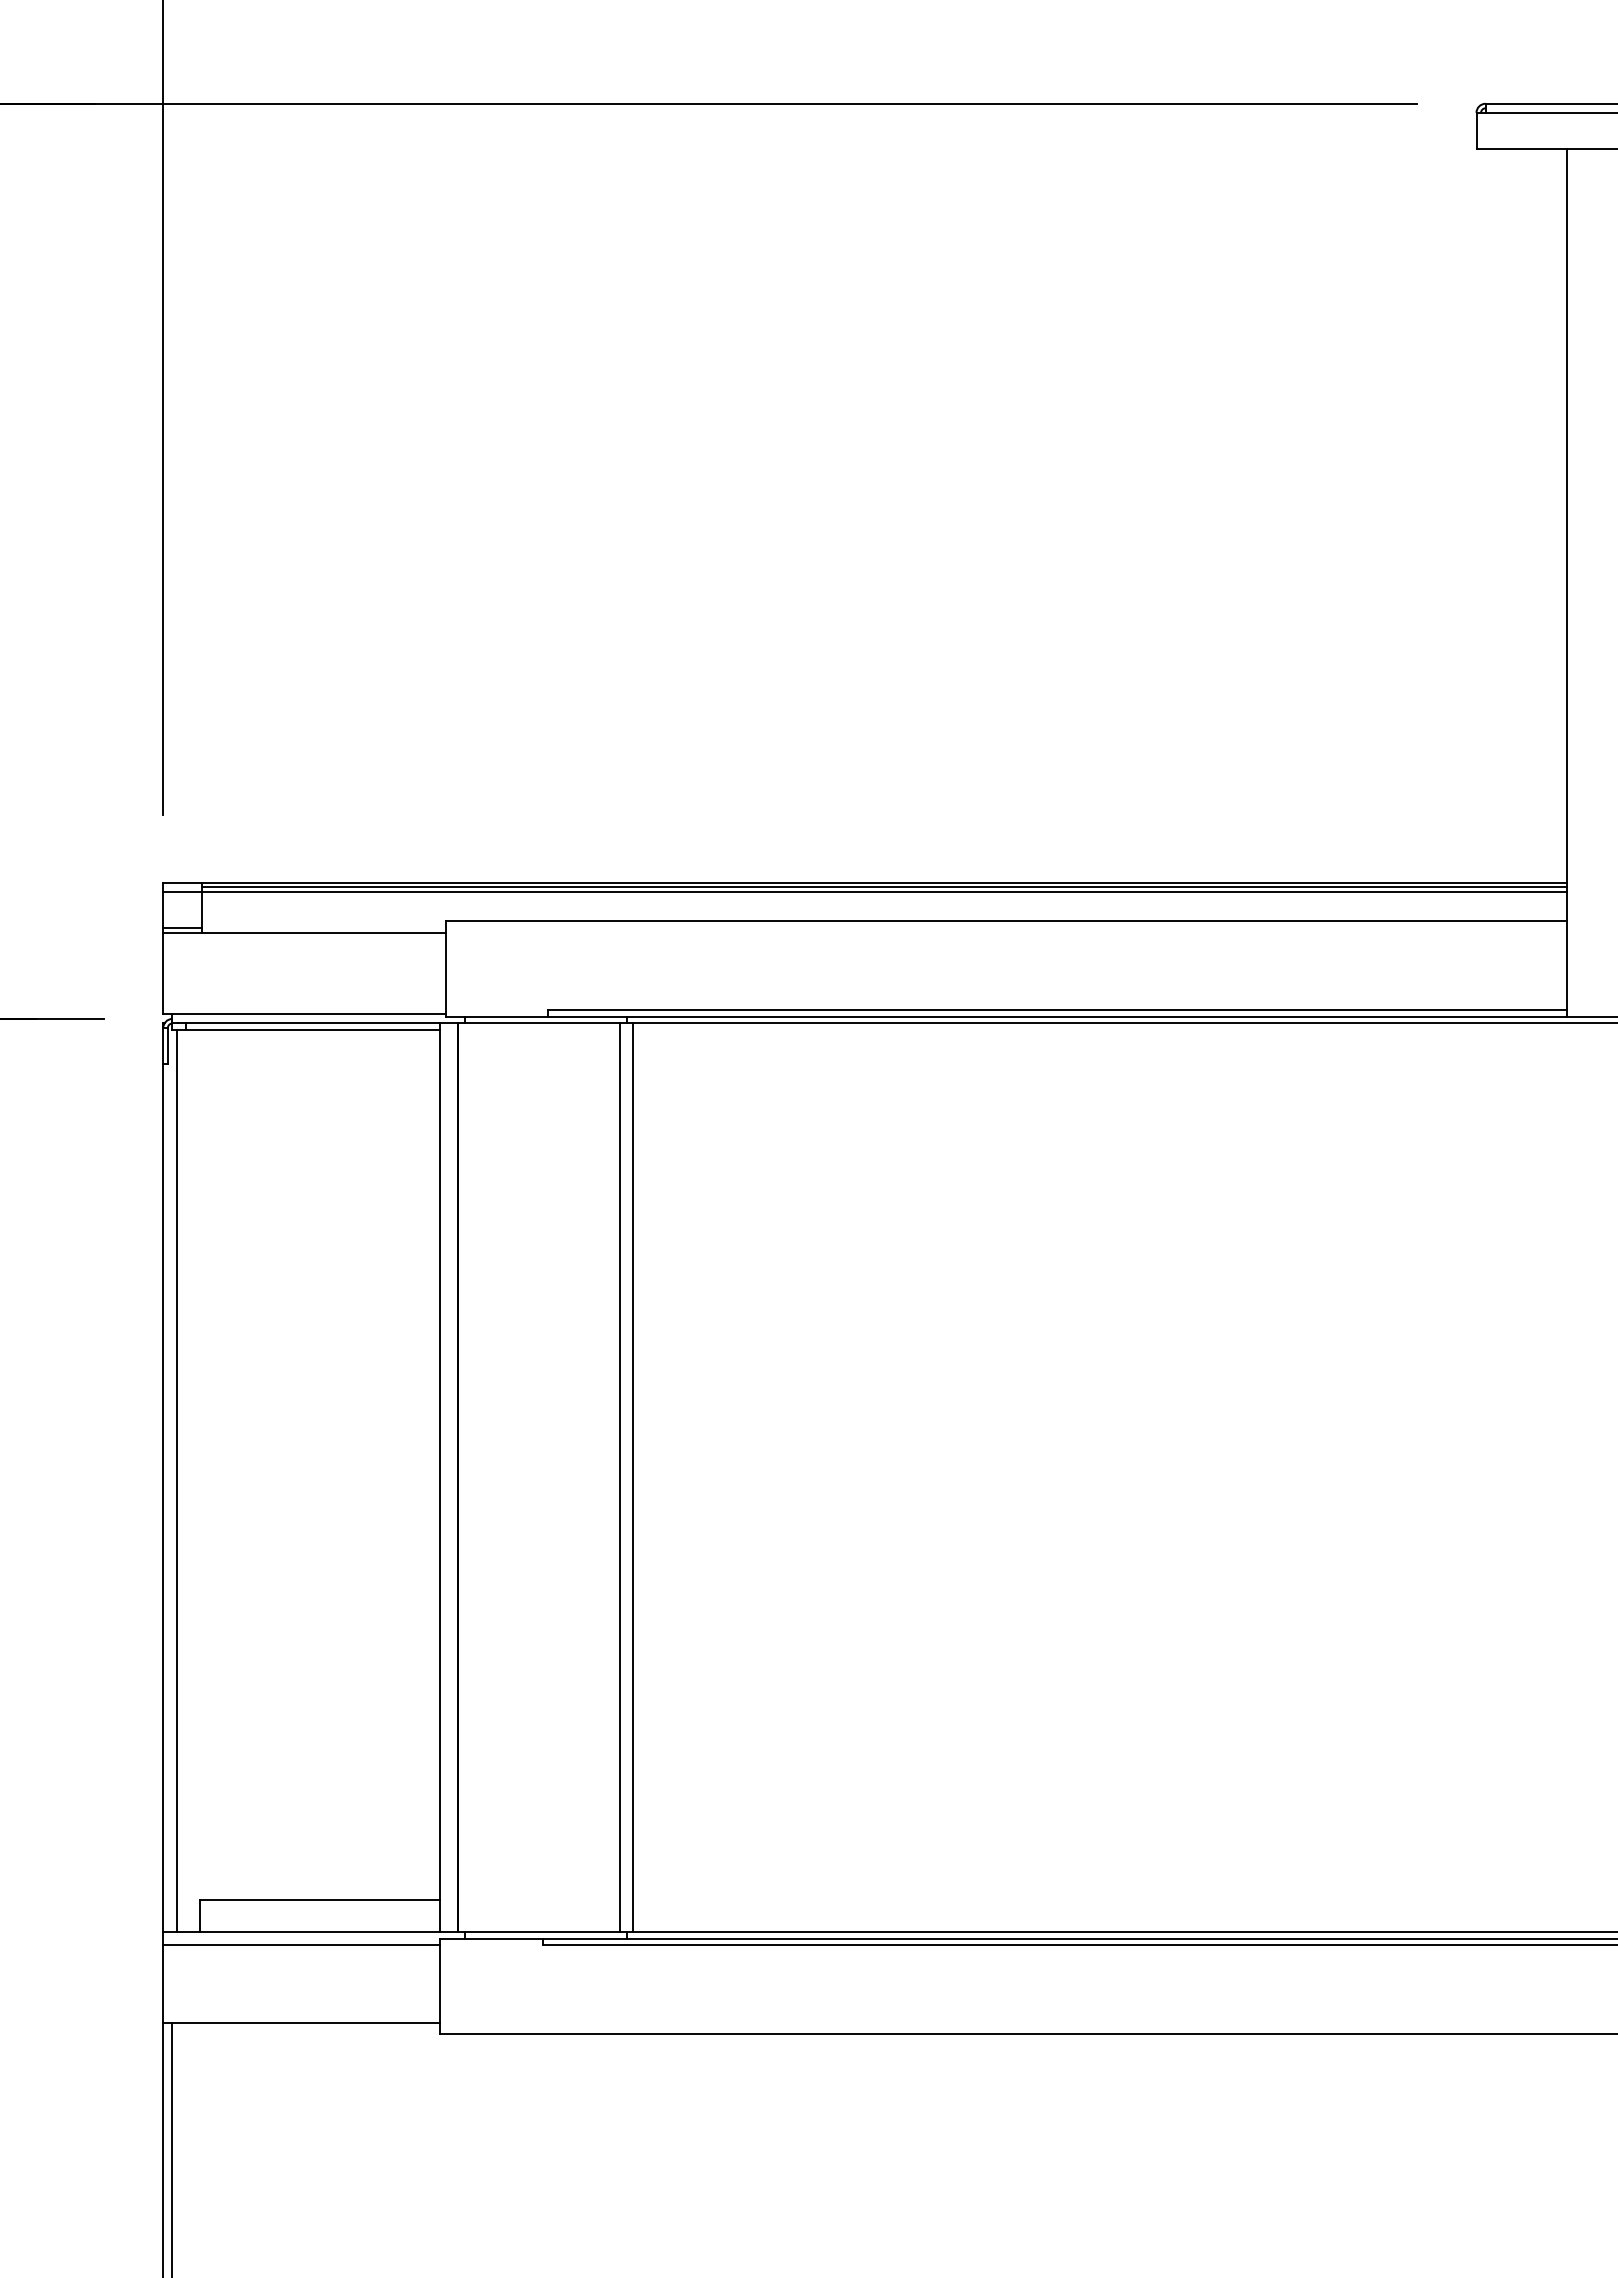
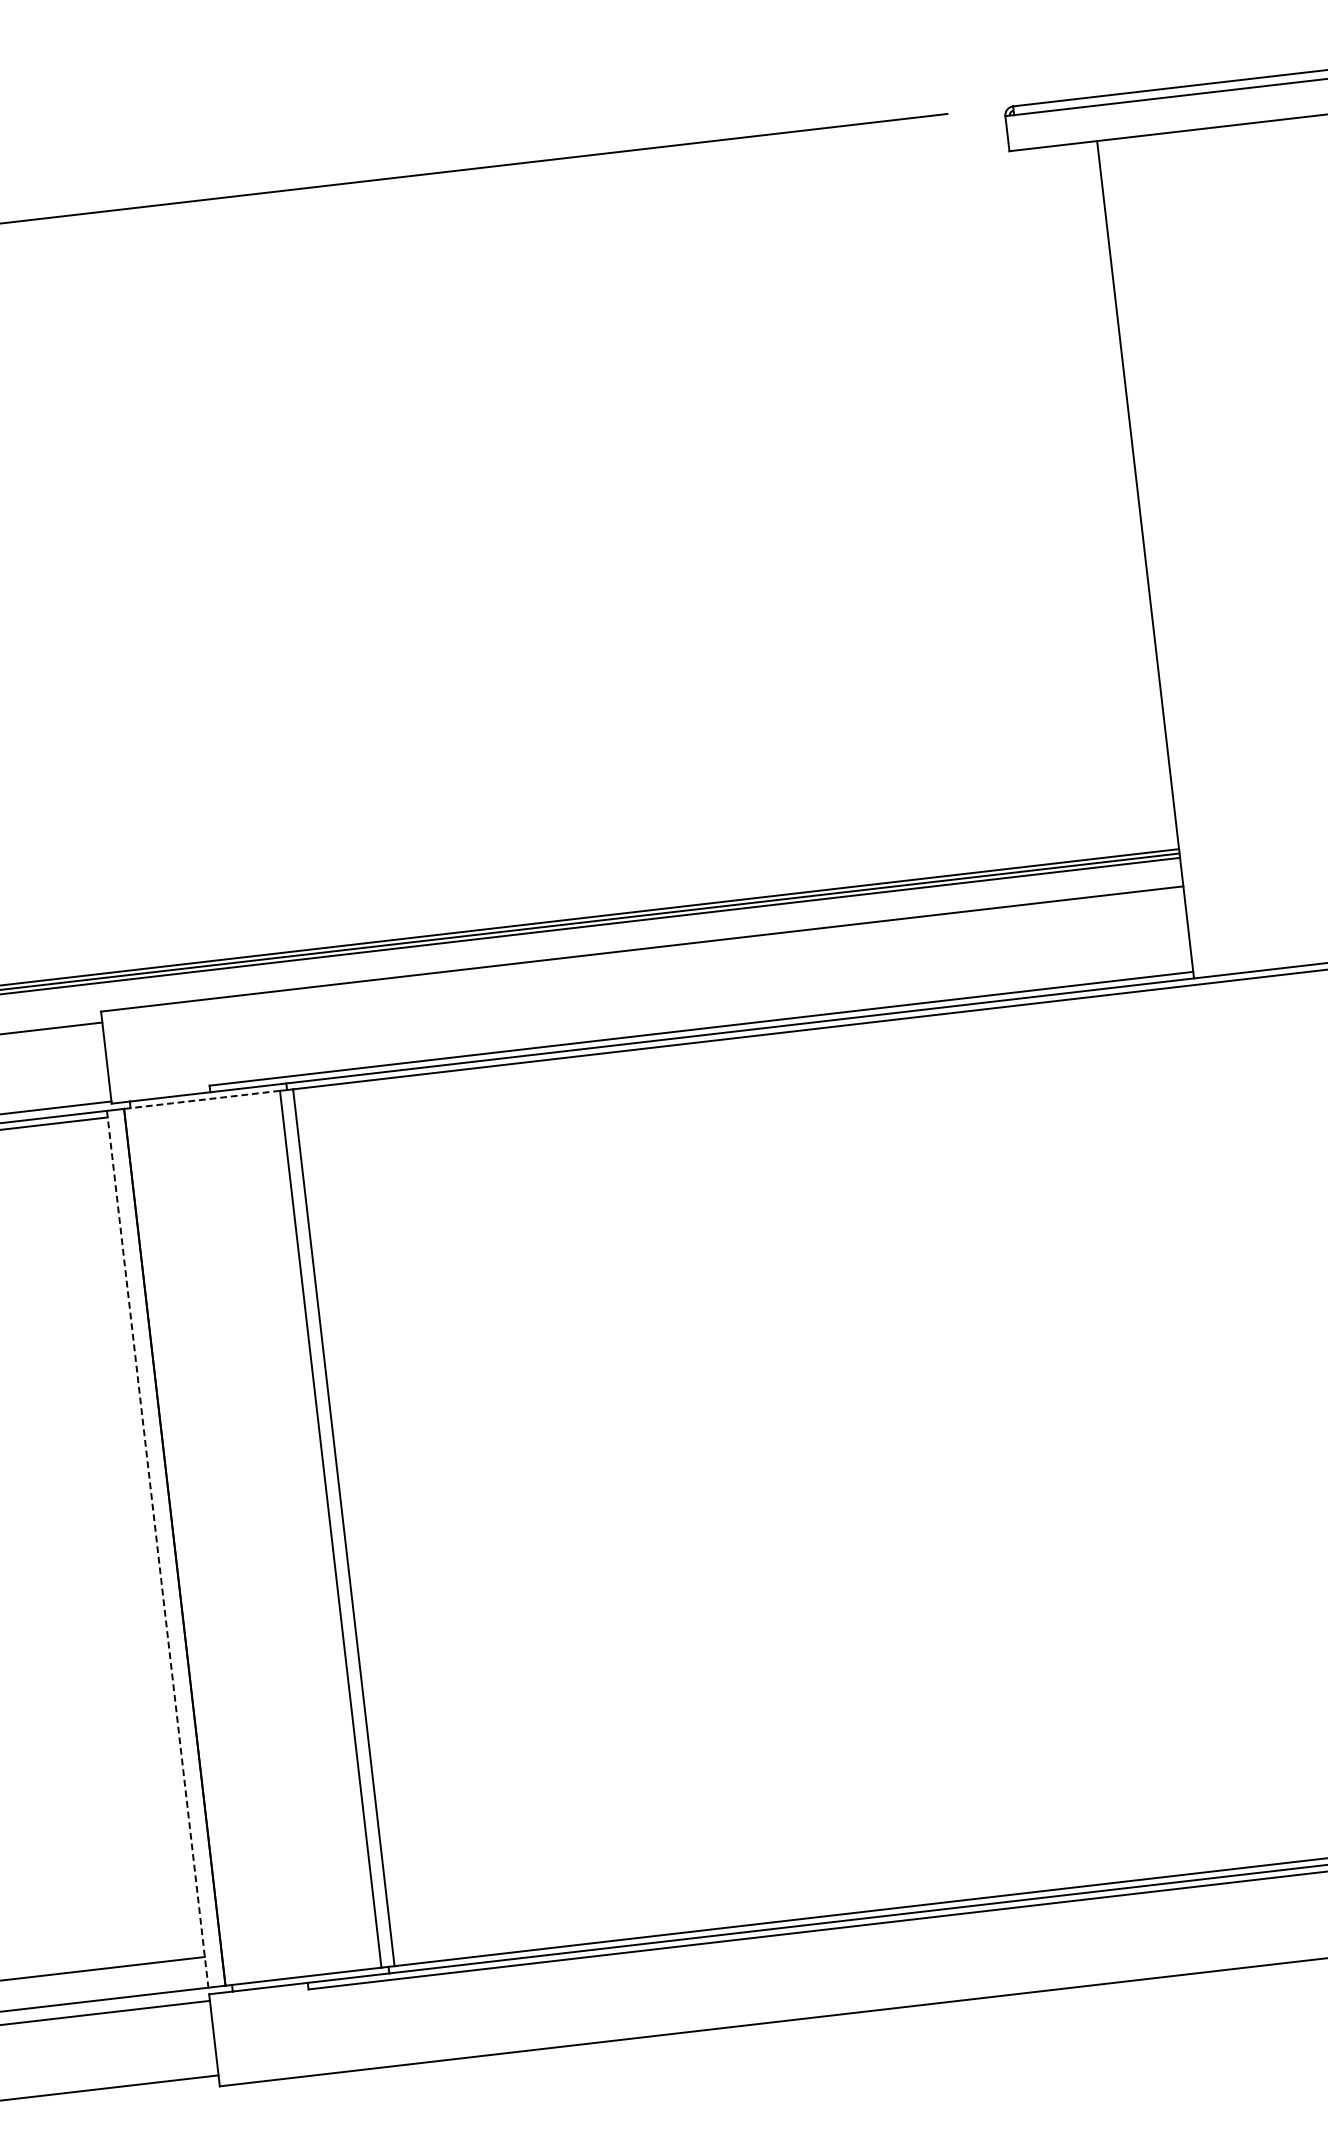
line: (538, 1023) -> (201, 1099), solid -> dashed
line: (440, 1478) -> (157, 1550), solid -> dashed

